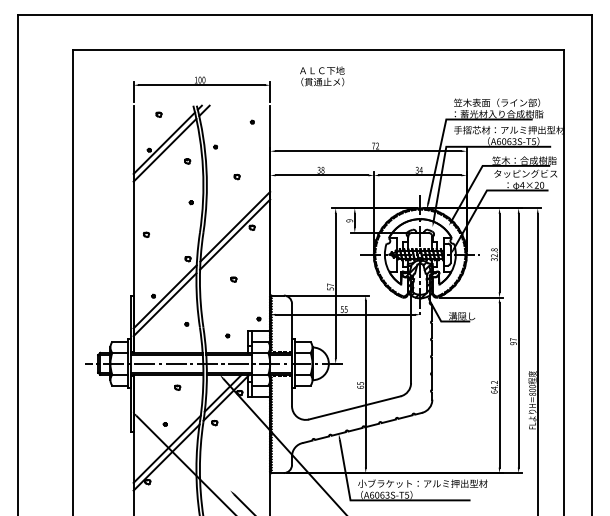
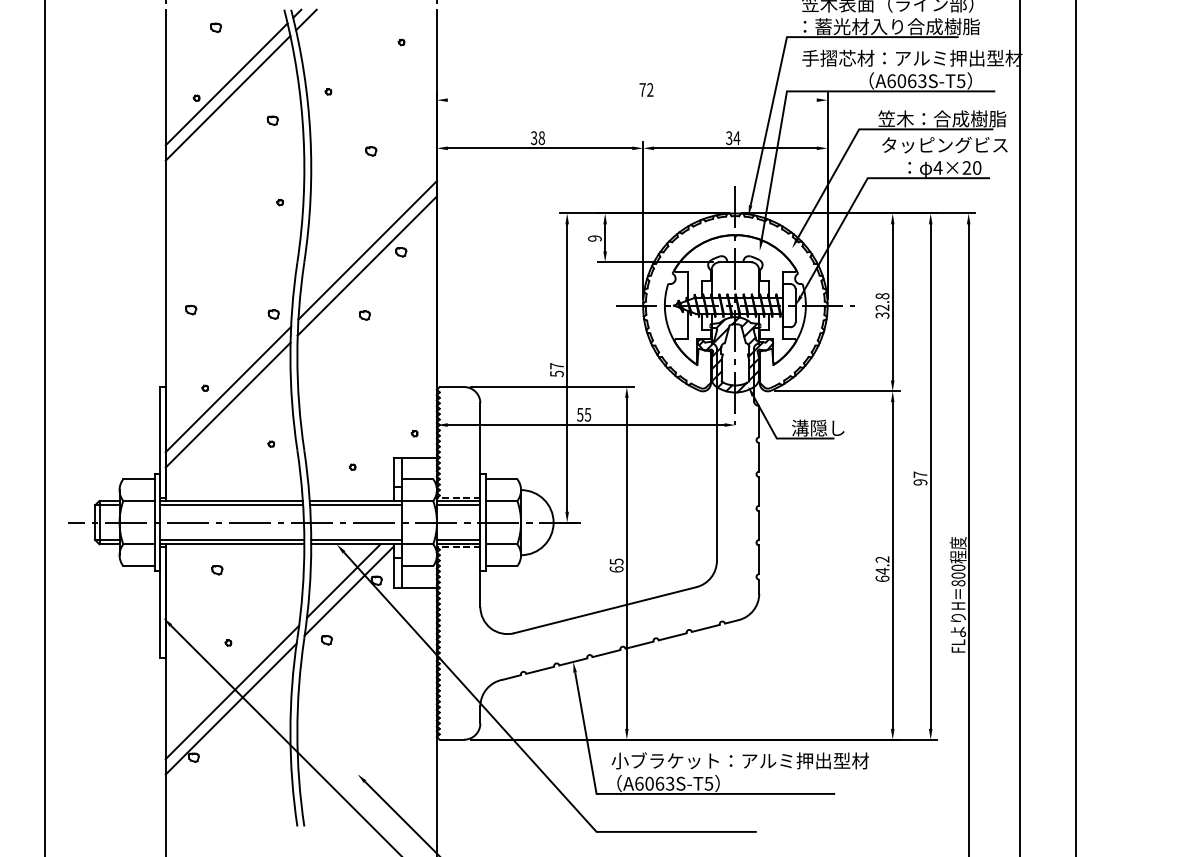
line: (368, 151) -> (632, 100), removed
part: (145, 234) -> (189, 309), moved
part: (233, 279) -> (364, 315), moved
part: (177, 387) -> (217, 569), moved

